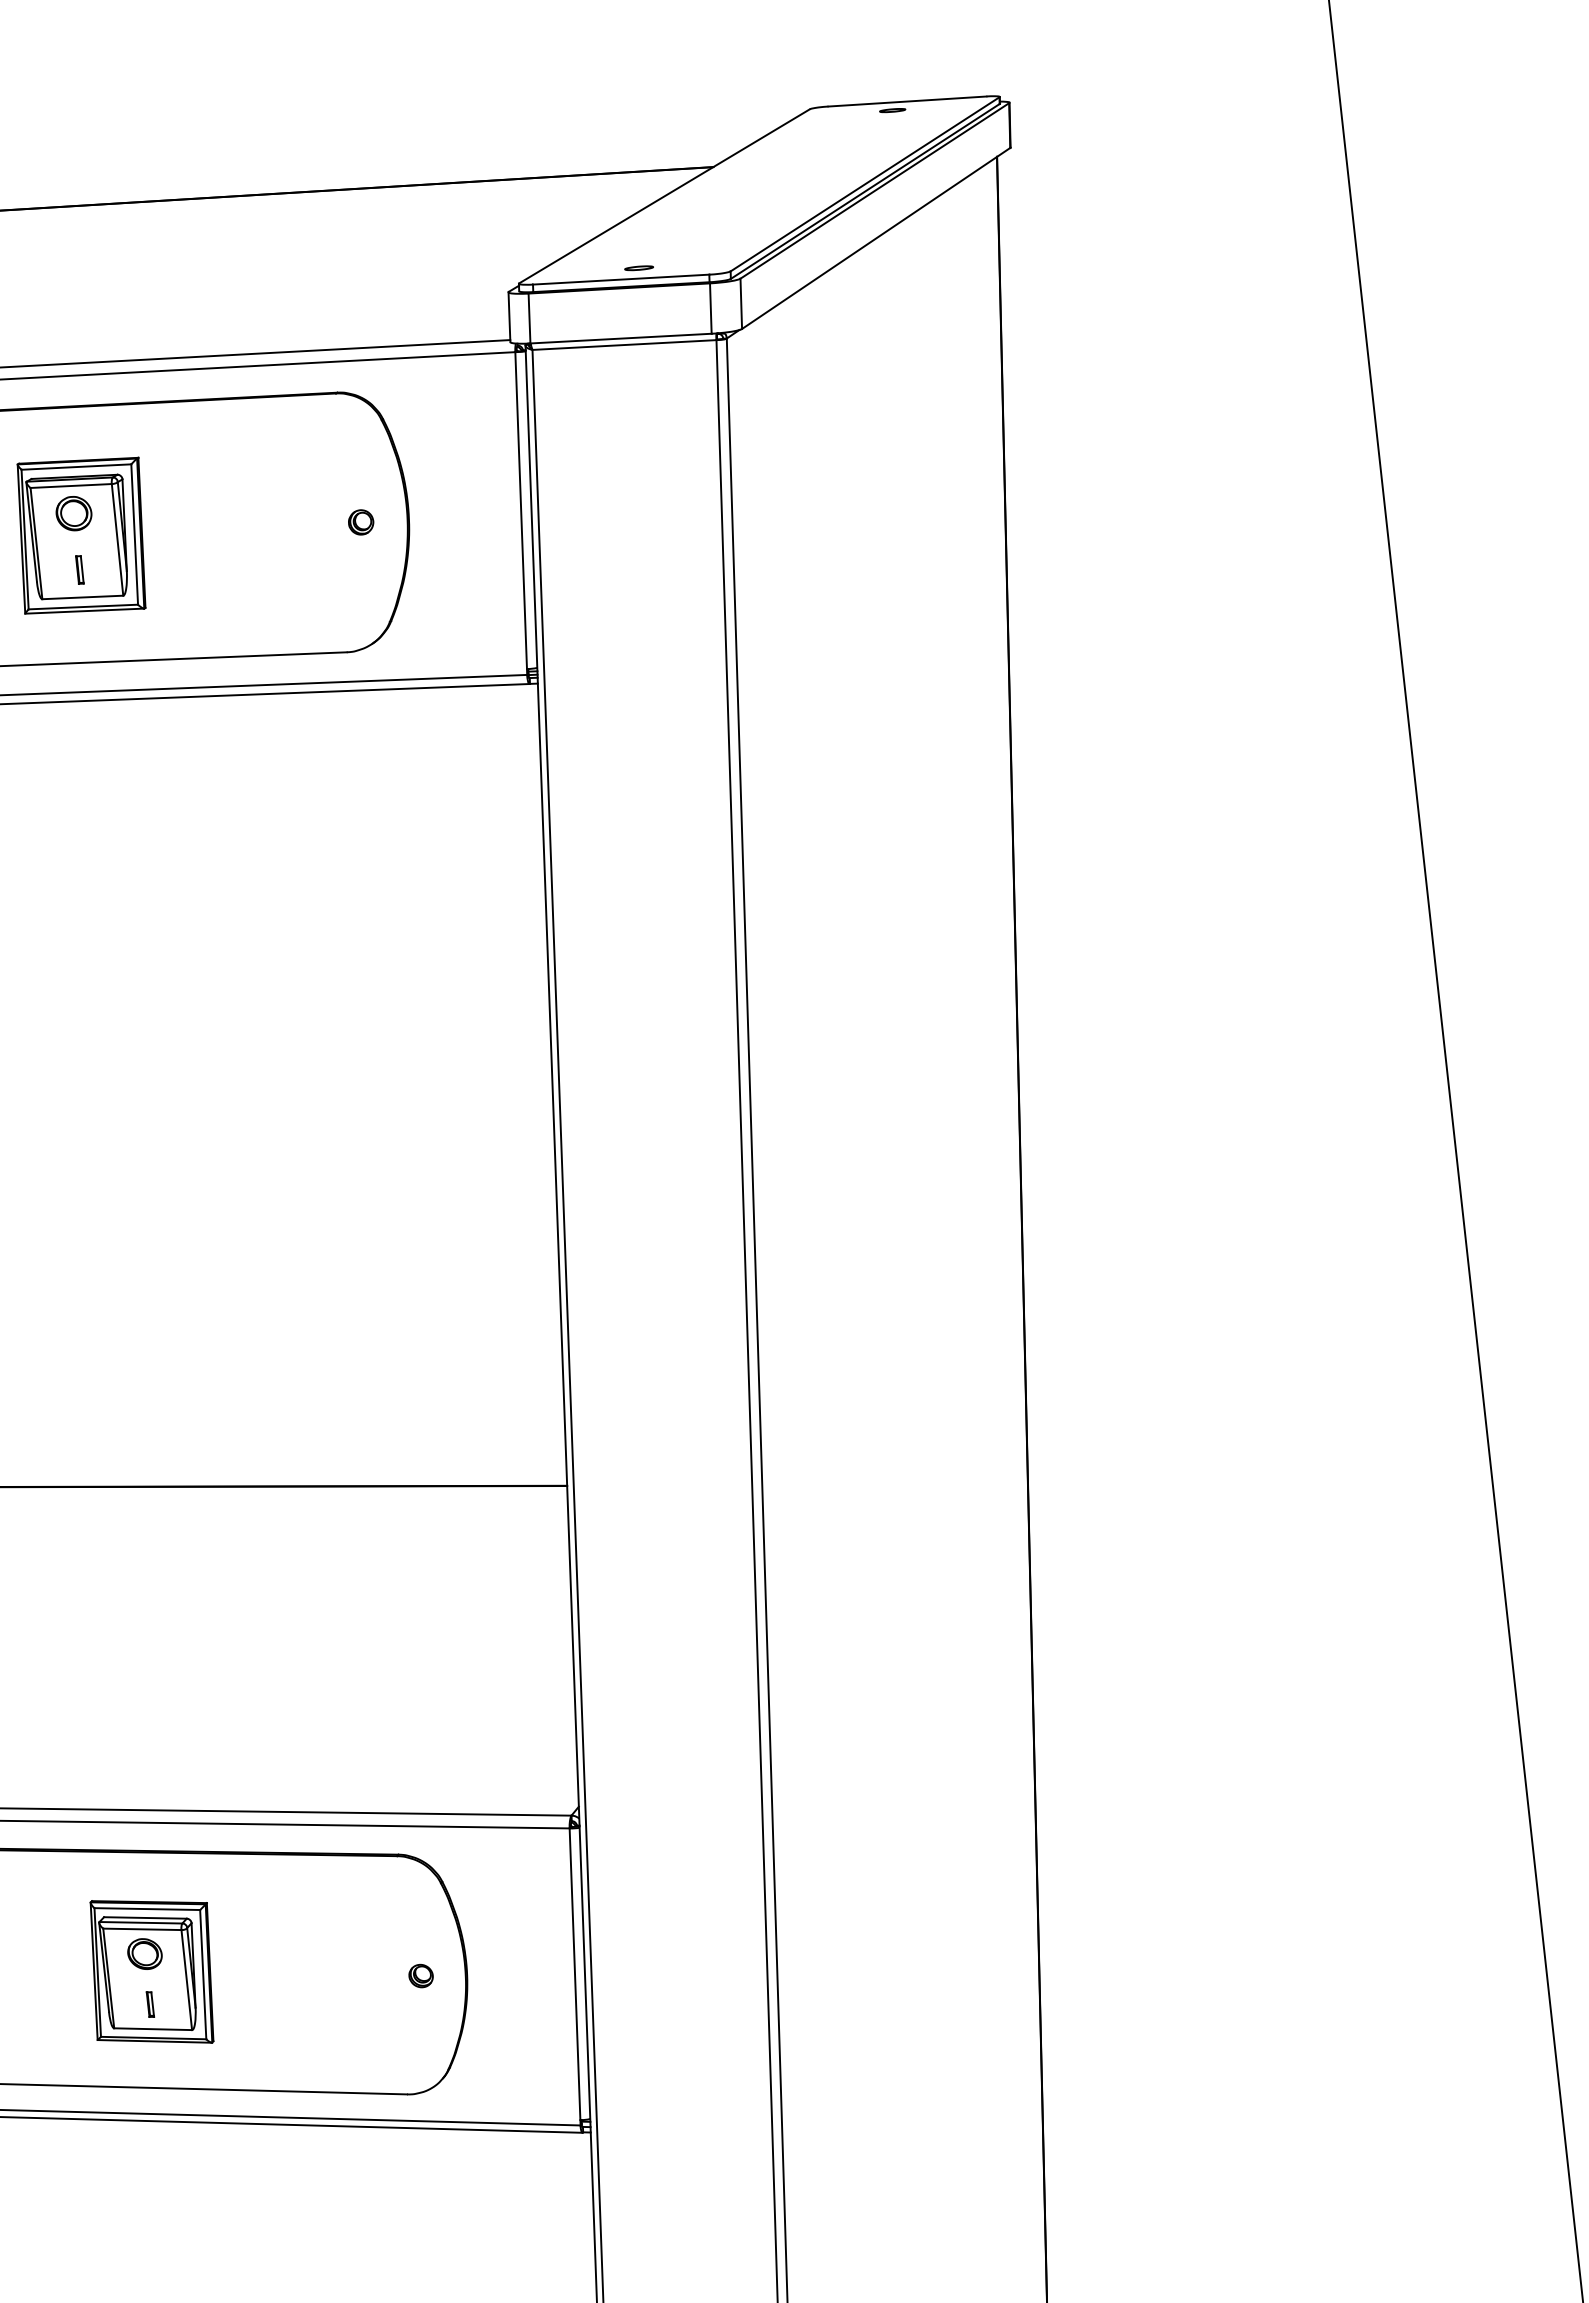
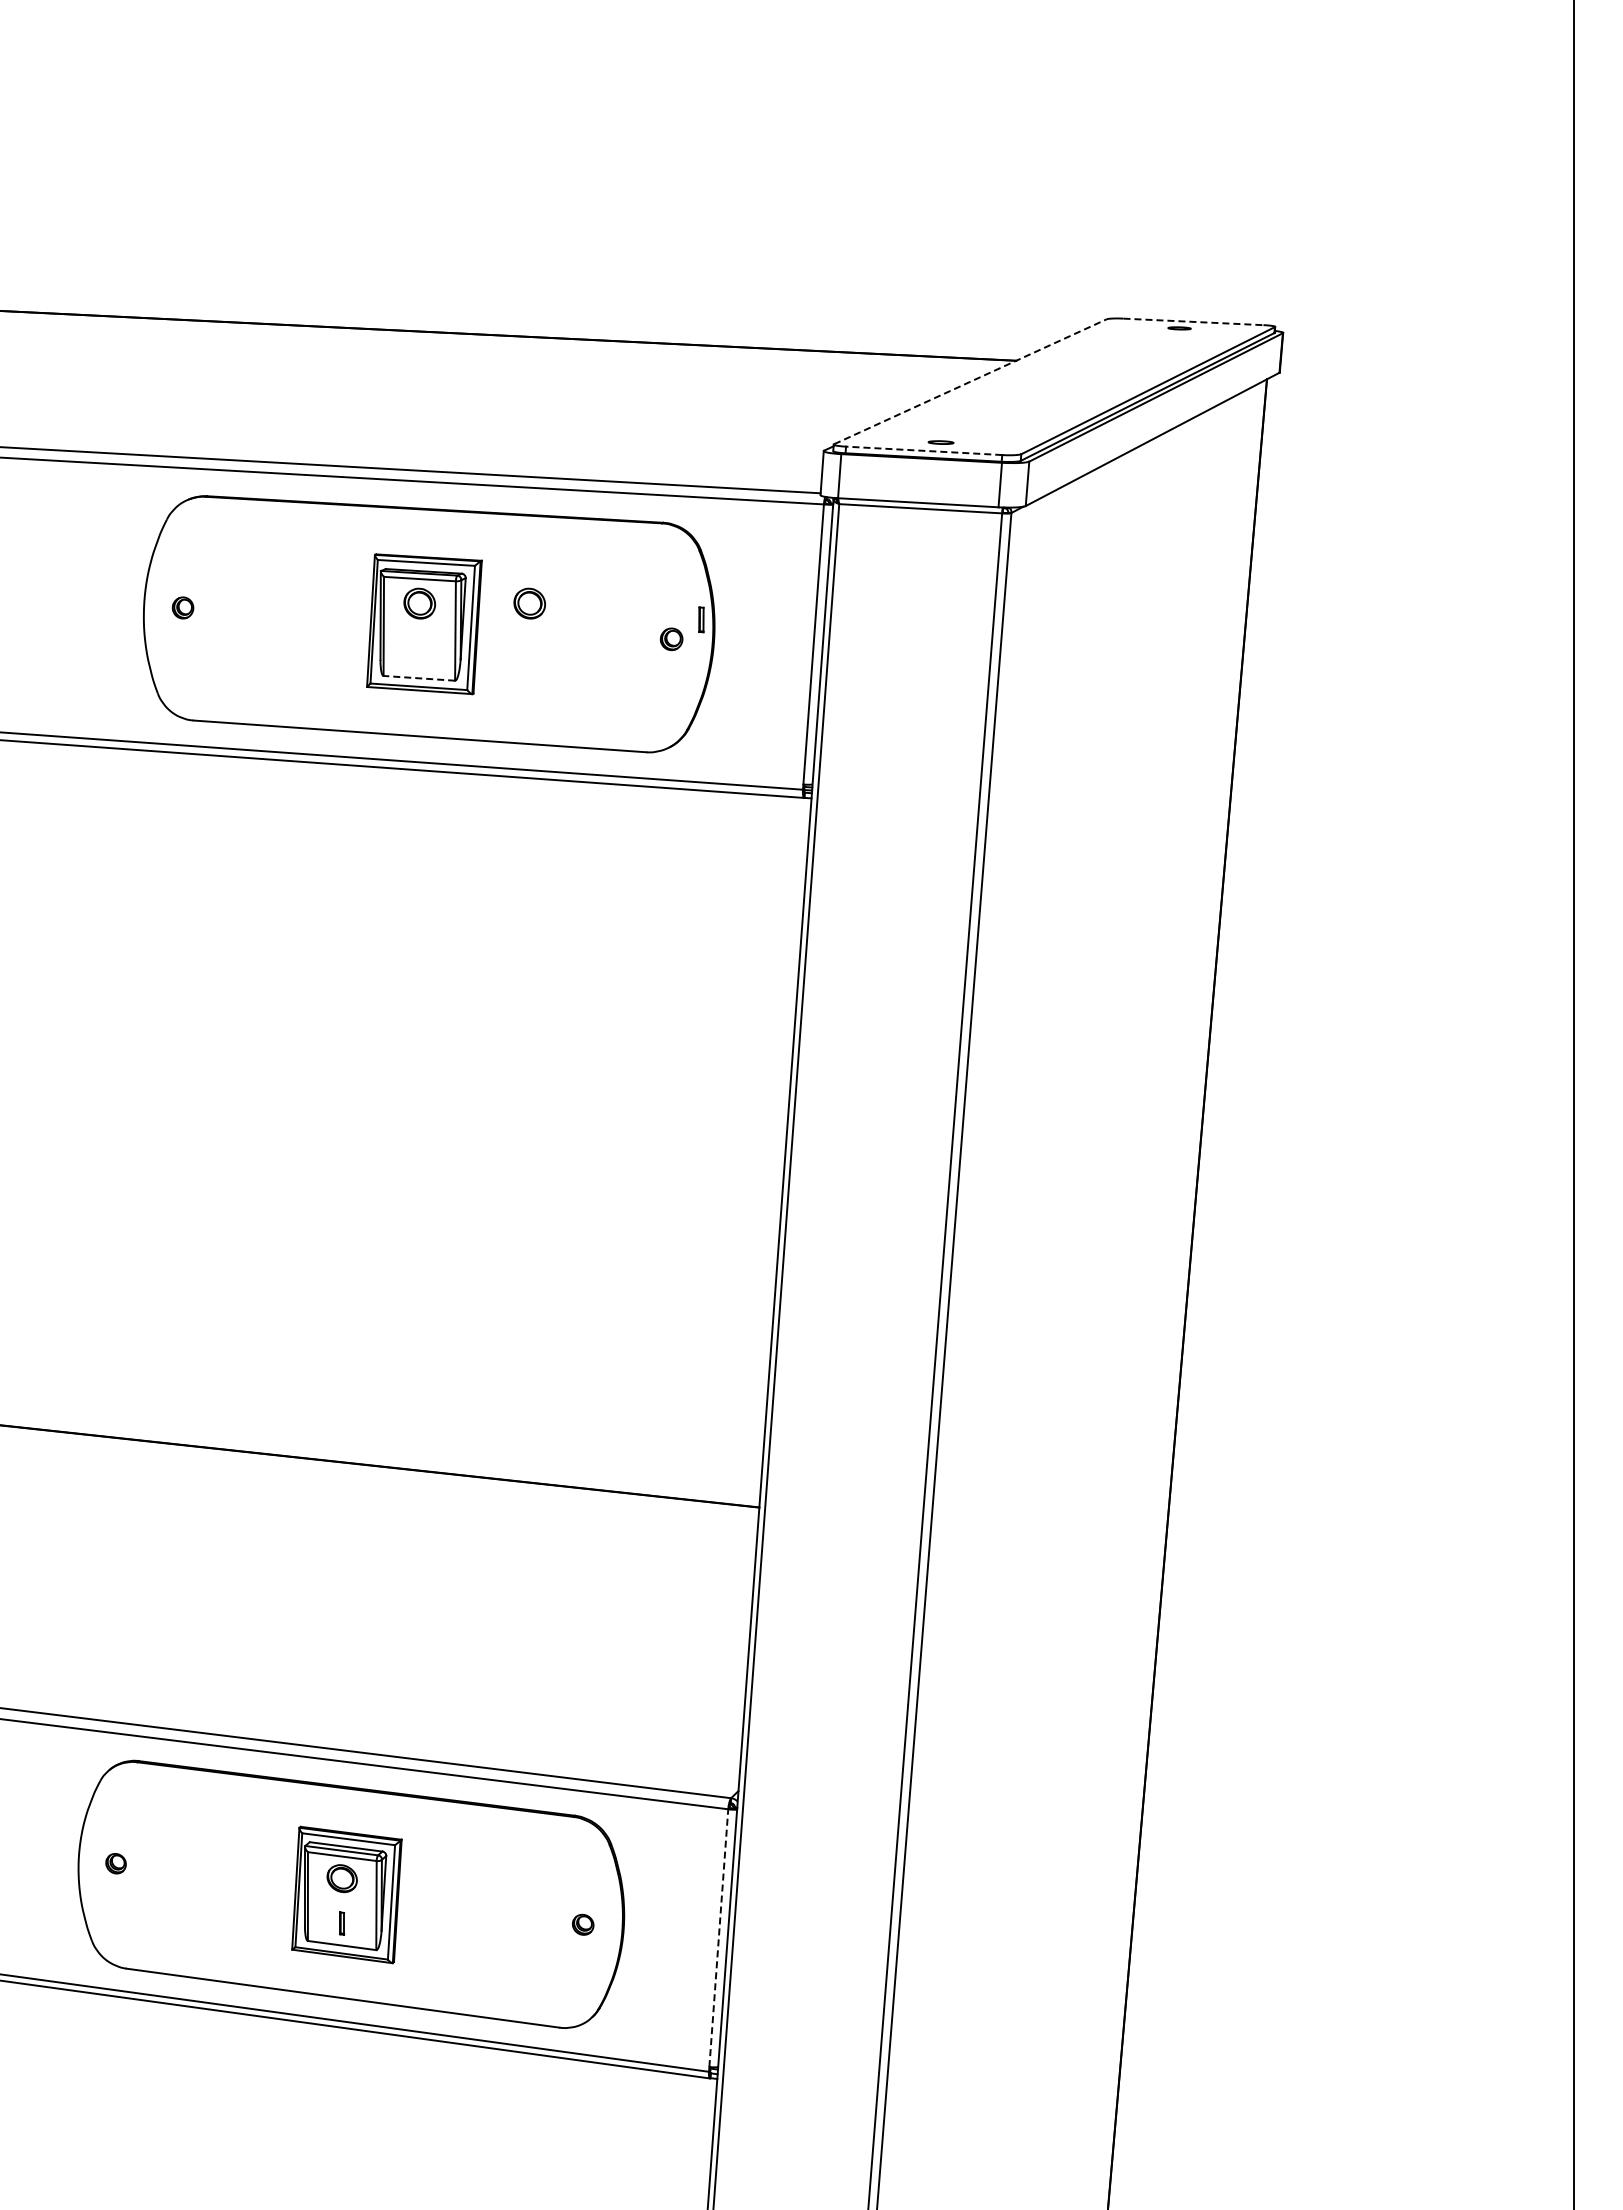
line: (907, 101) -> (1193, 321), solid -> dashed
line: (664, 196) -> (970, 381), solid -> dashed
line: (620, 279) -> (923, 450), solid -> dashed
part: (197, 499) -> (529, 603), added
part: (79, 569) -> (701, 619), moved
line: (83, 597) -> (419, 678), solid -> dashed
line: (574, 1973) -> (718, 1937), solid -> dashed

